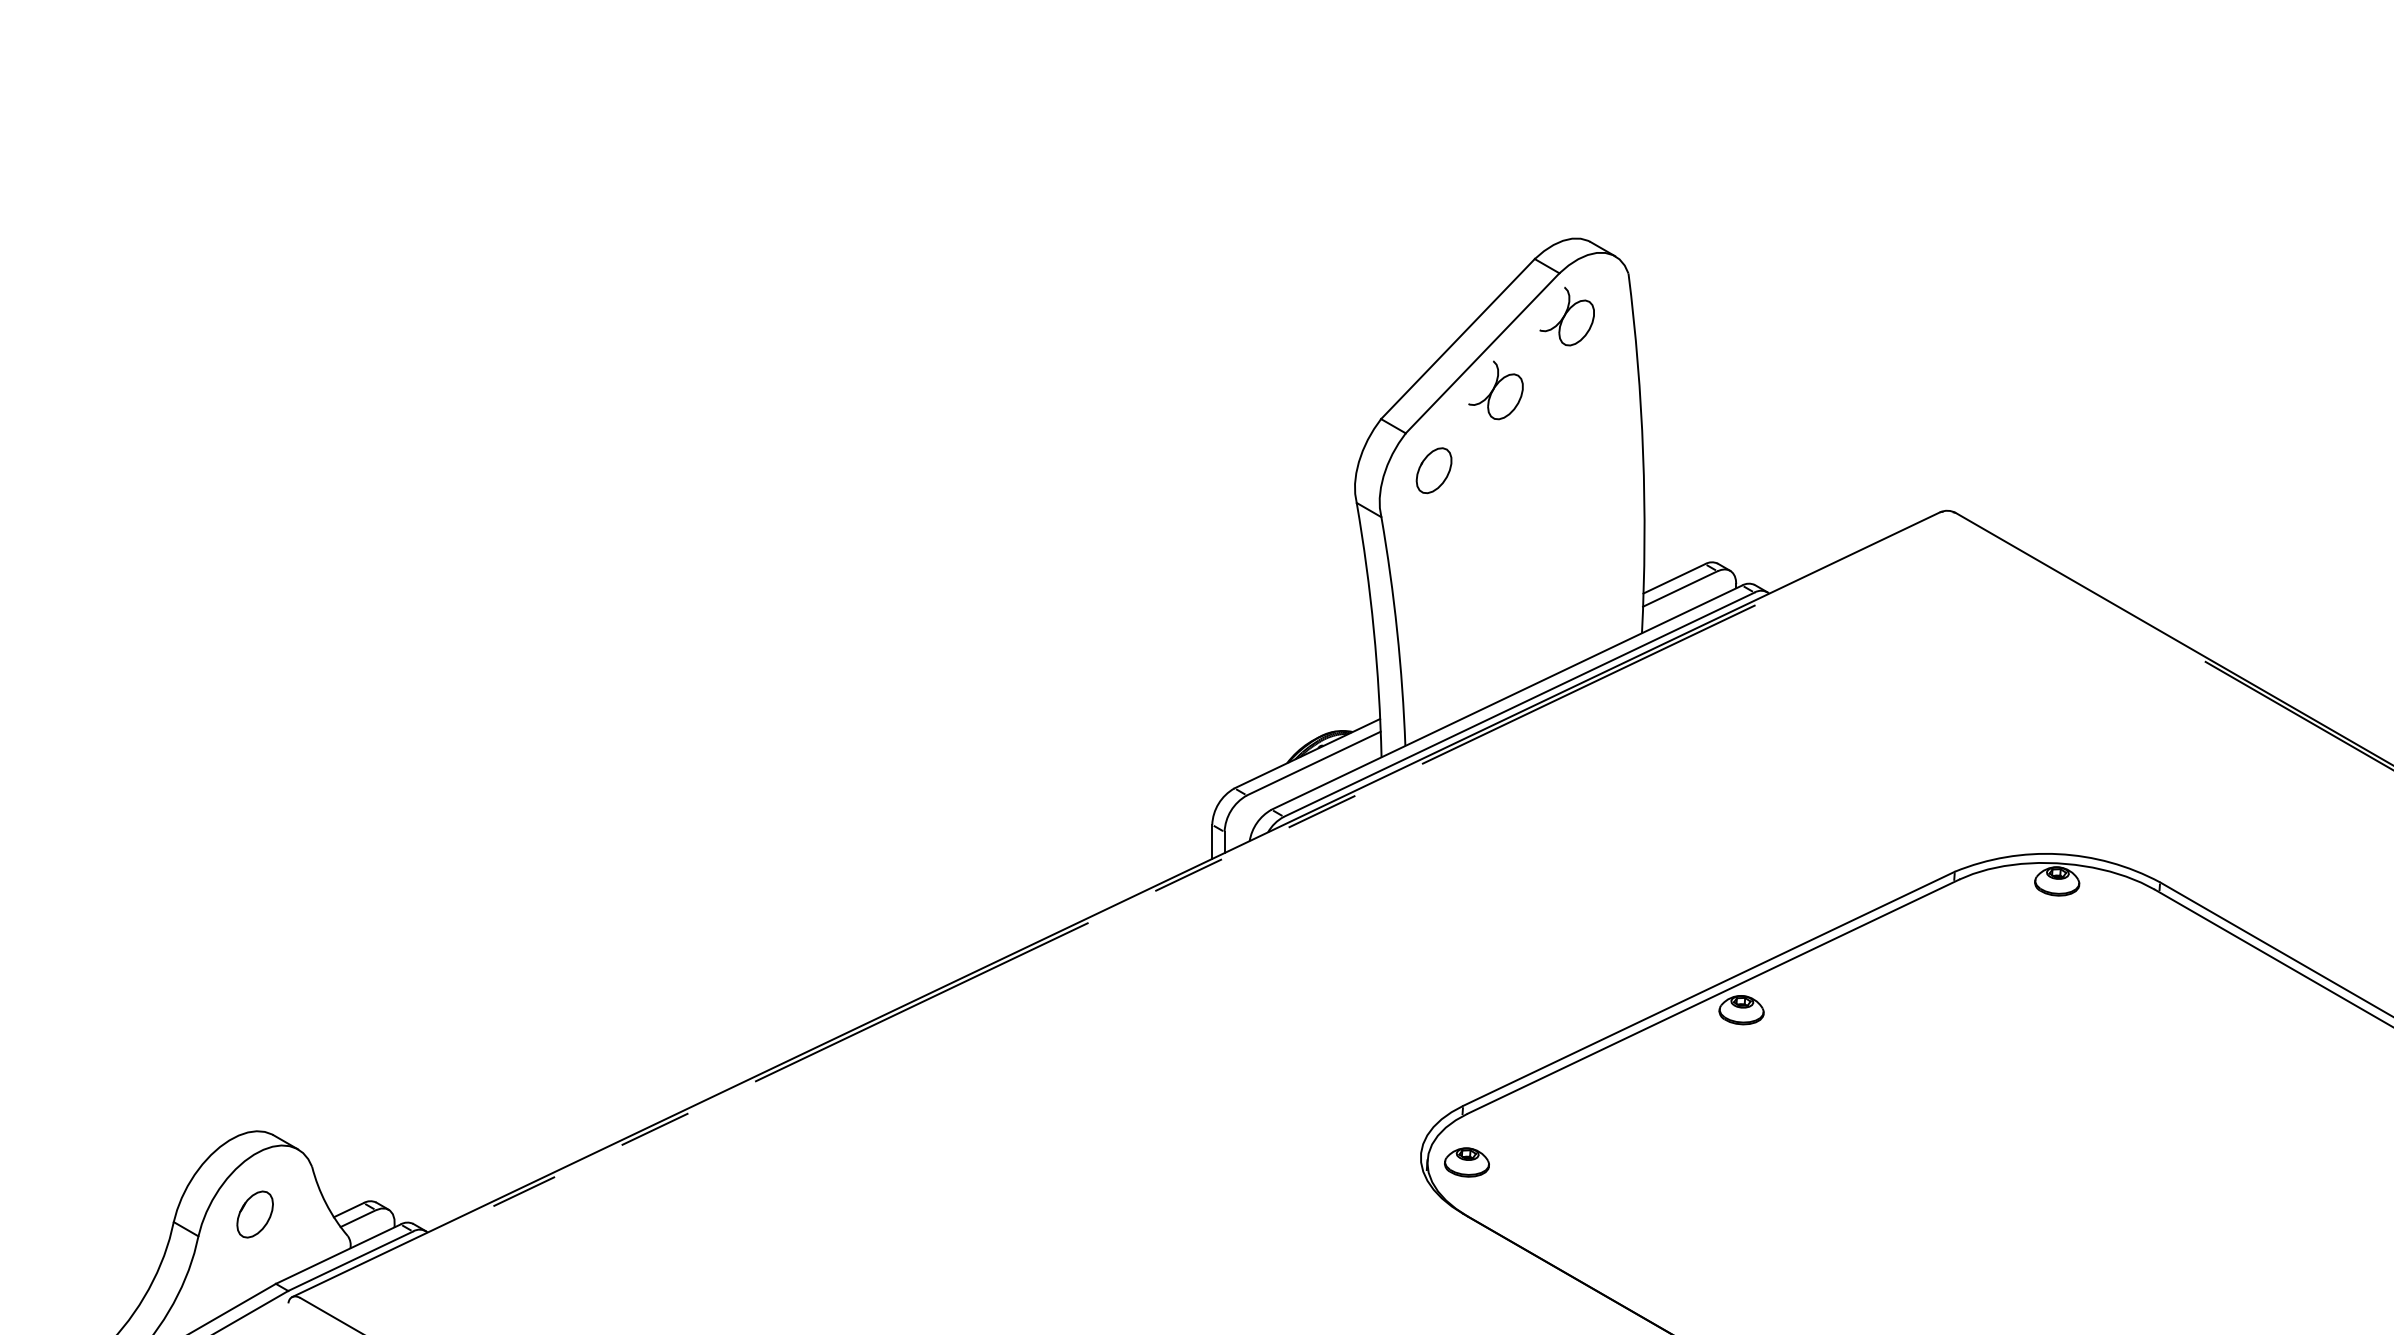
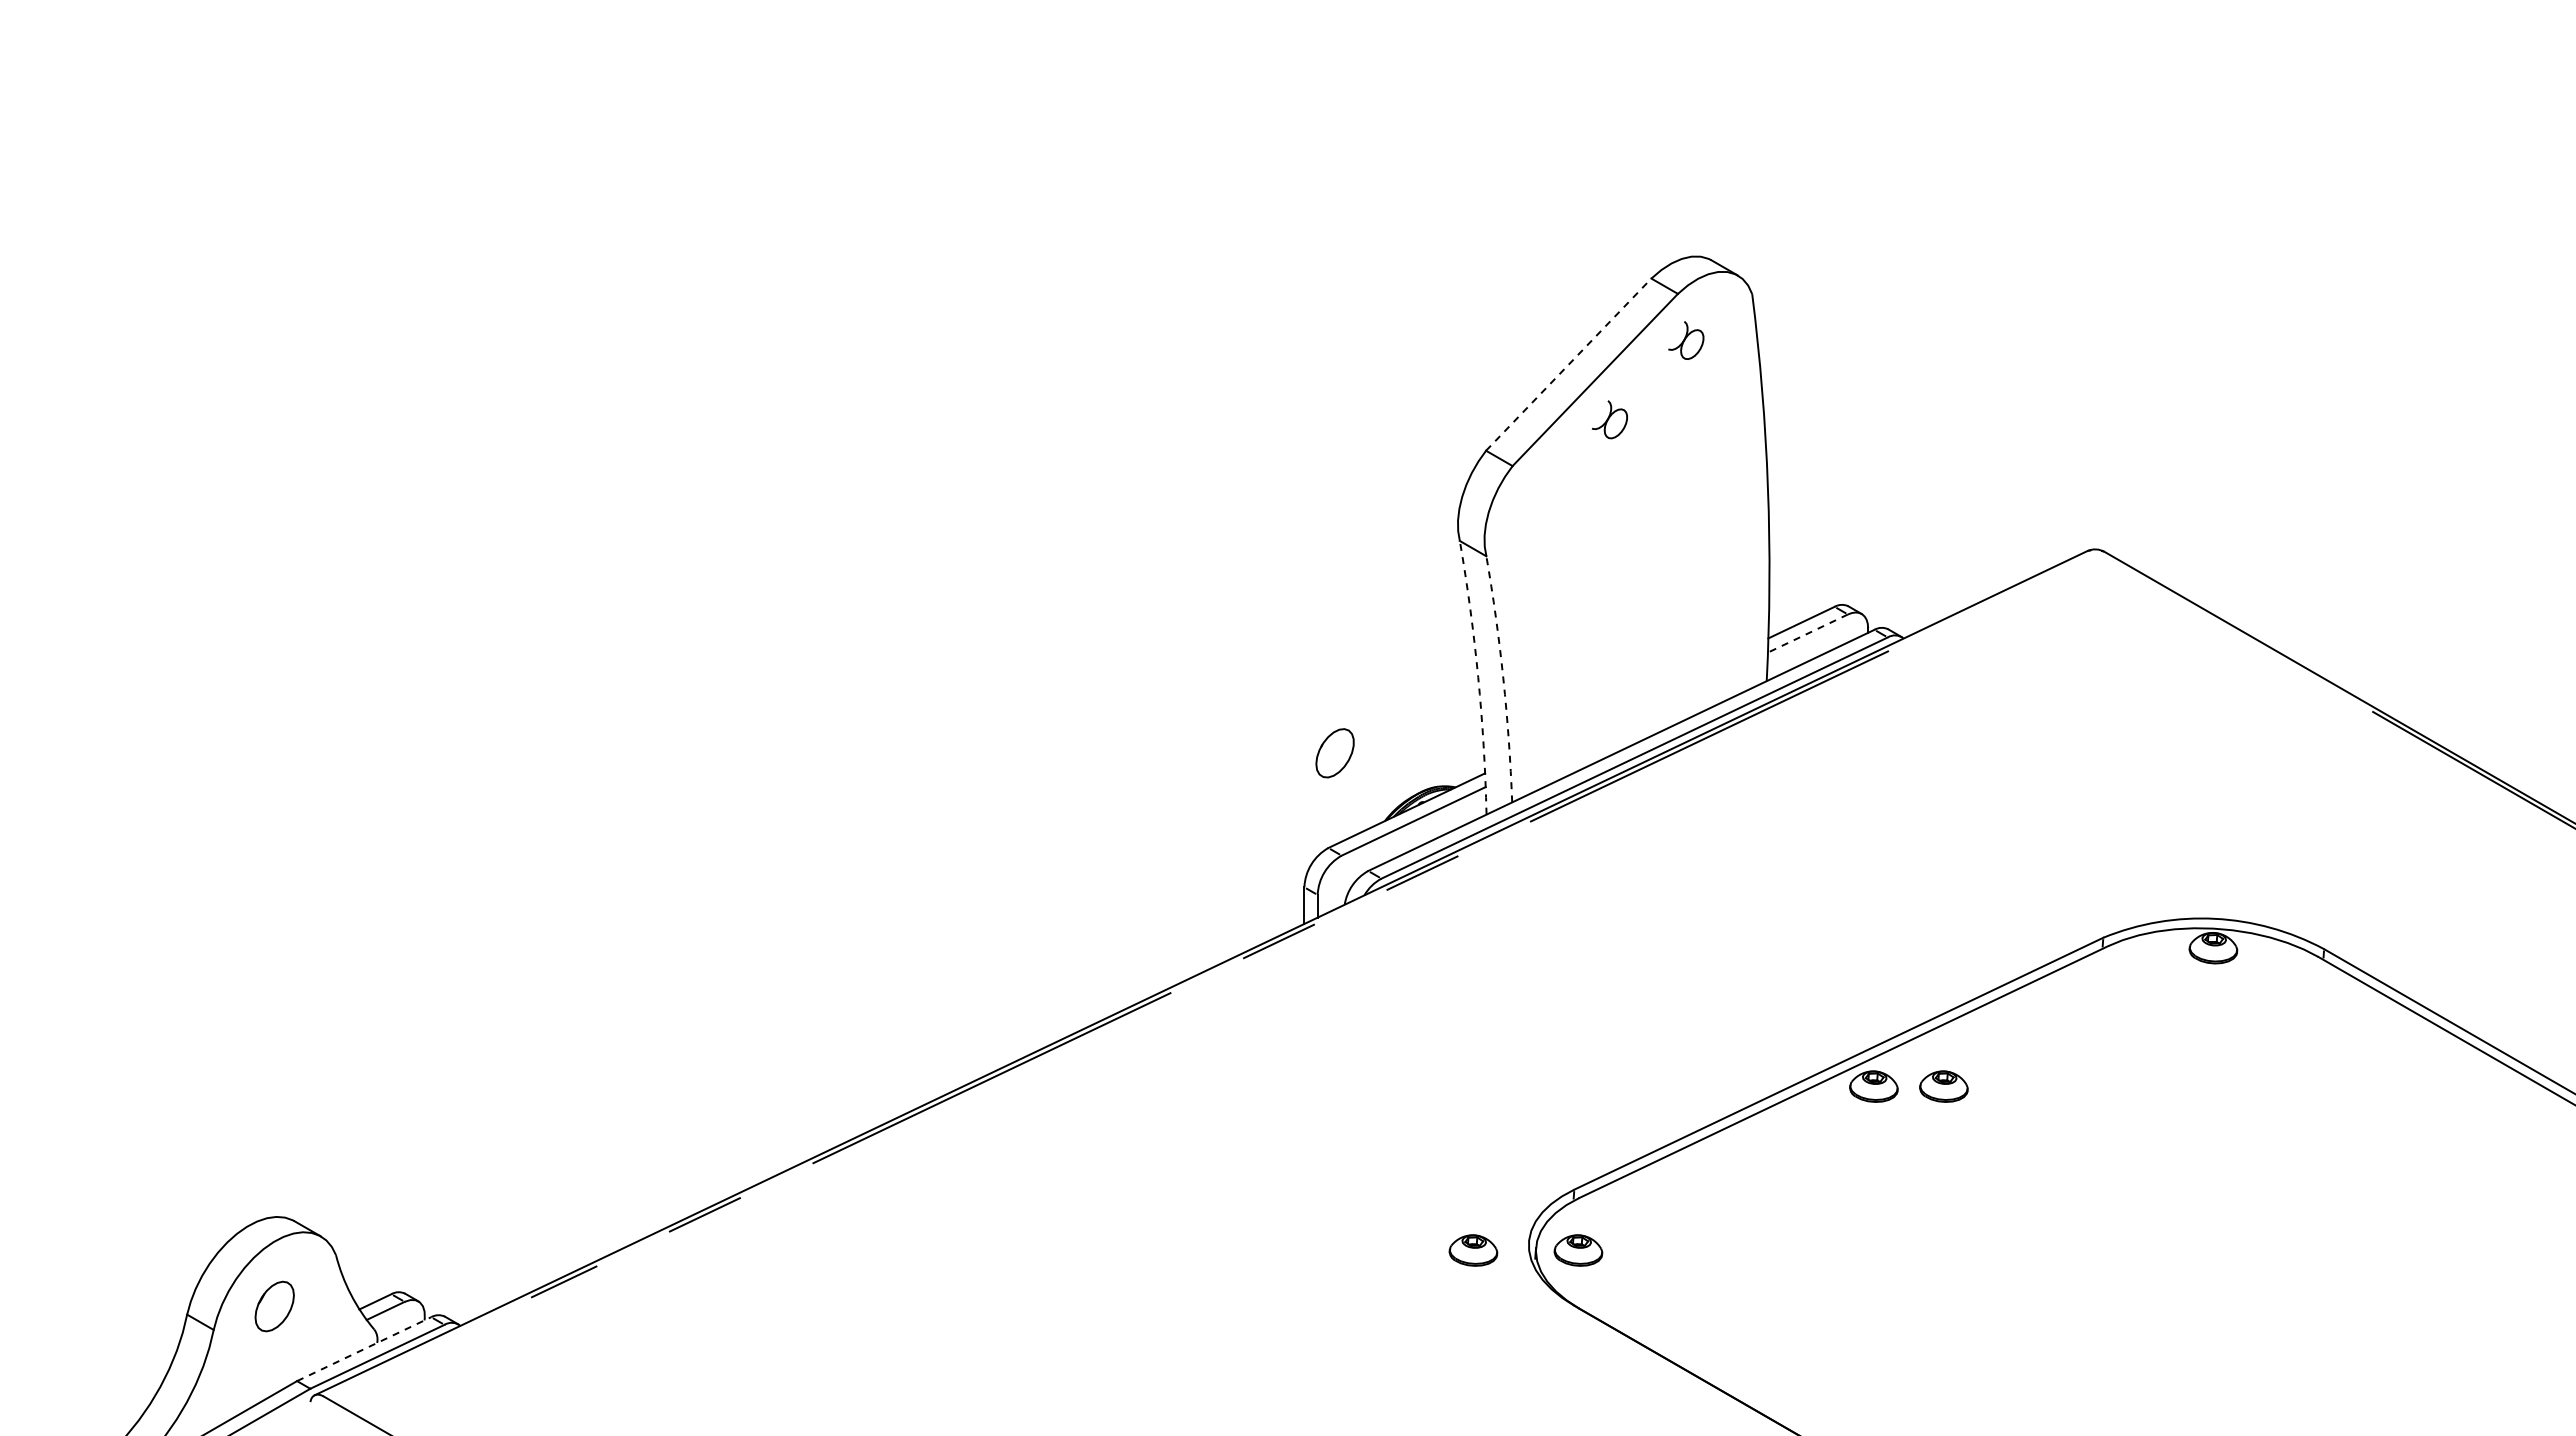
part: (1566, 316) -> (1685, 340), size x0.6
line: (1458, 338) -> (1569, 364), solid -> dashed
part: (1495, 390) -> (1609, 419), size x0.6
part: (1433, 470) -> (1334, 753), moved
line: (1679, 588) -> (1807, 633), solid -> dashed
arc: (1374, 629) -> (1478, 677), solid -> dashed
arc: (1397, 630) -> (1503, 678), solid -> dashed
part: (1806, 1010) -> (1943, 1086), added
part: (1369, 1162) -> (1473, 1250), added
line: (338, 1253) -> (364, 1348), solid -> dashed

